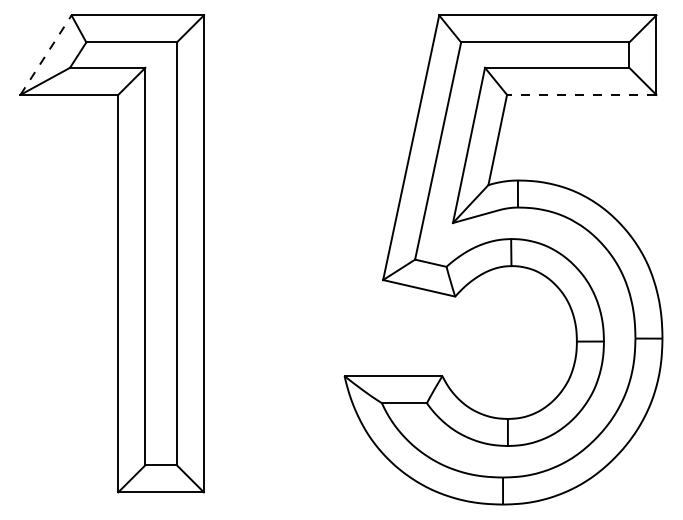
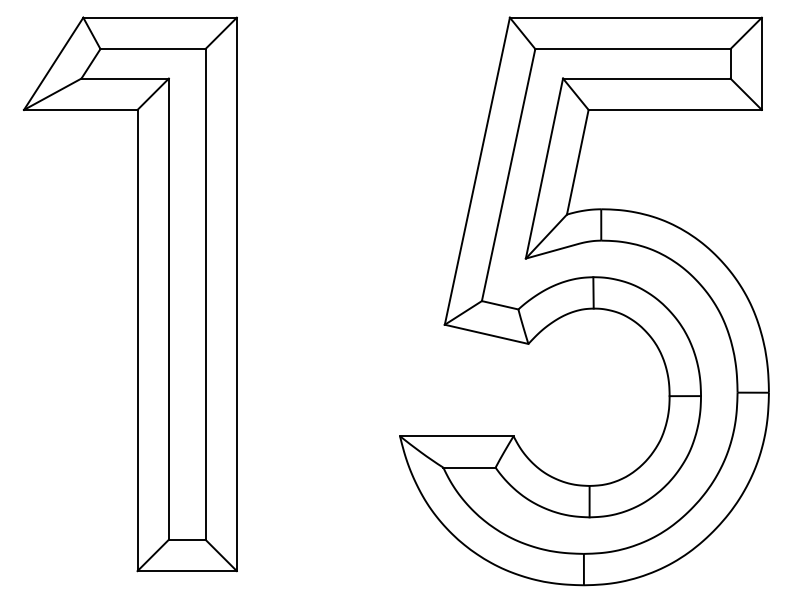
line: (46, 54) -> (54, 63), dashed -> solid
line: (581, 94) -> (674, 109), dashed -> solid

